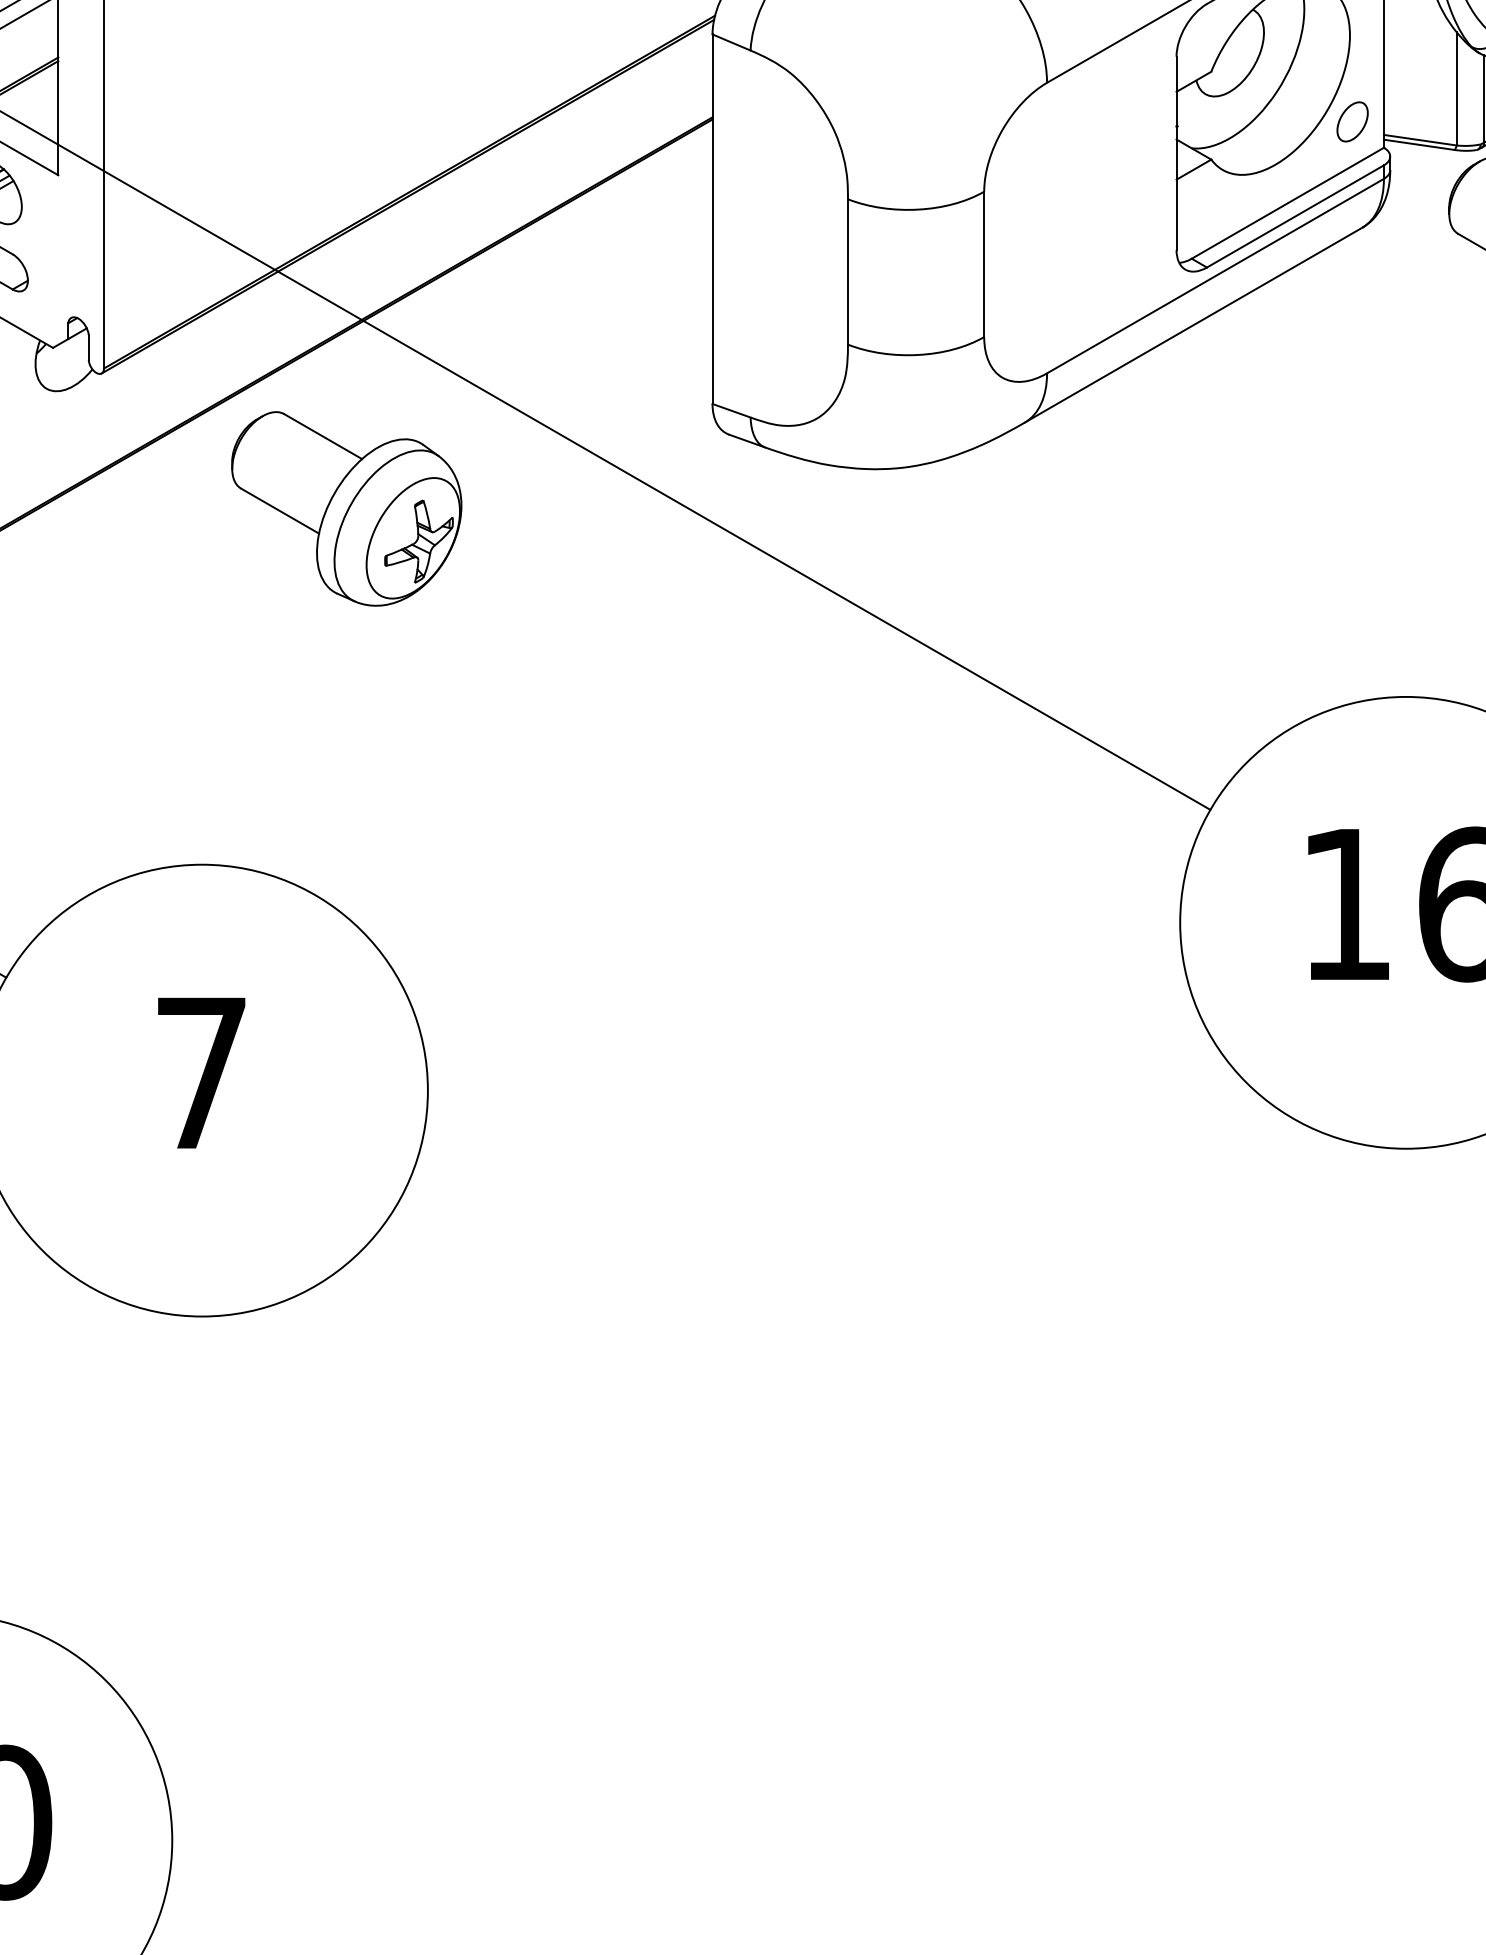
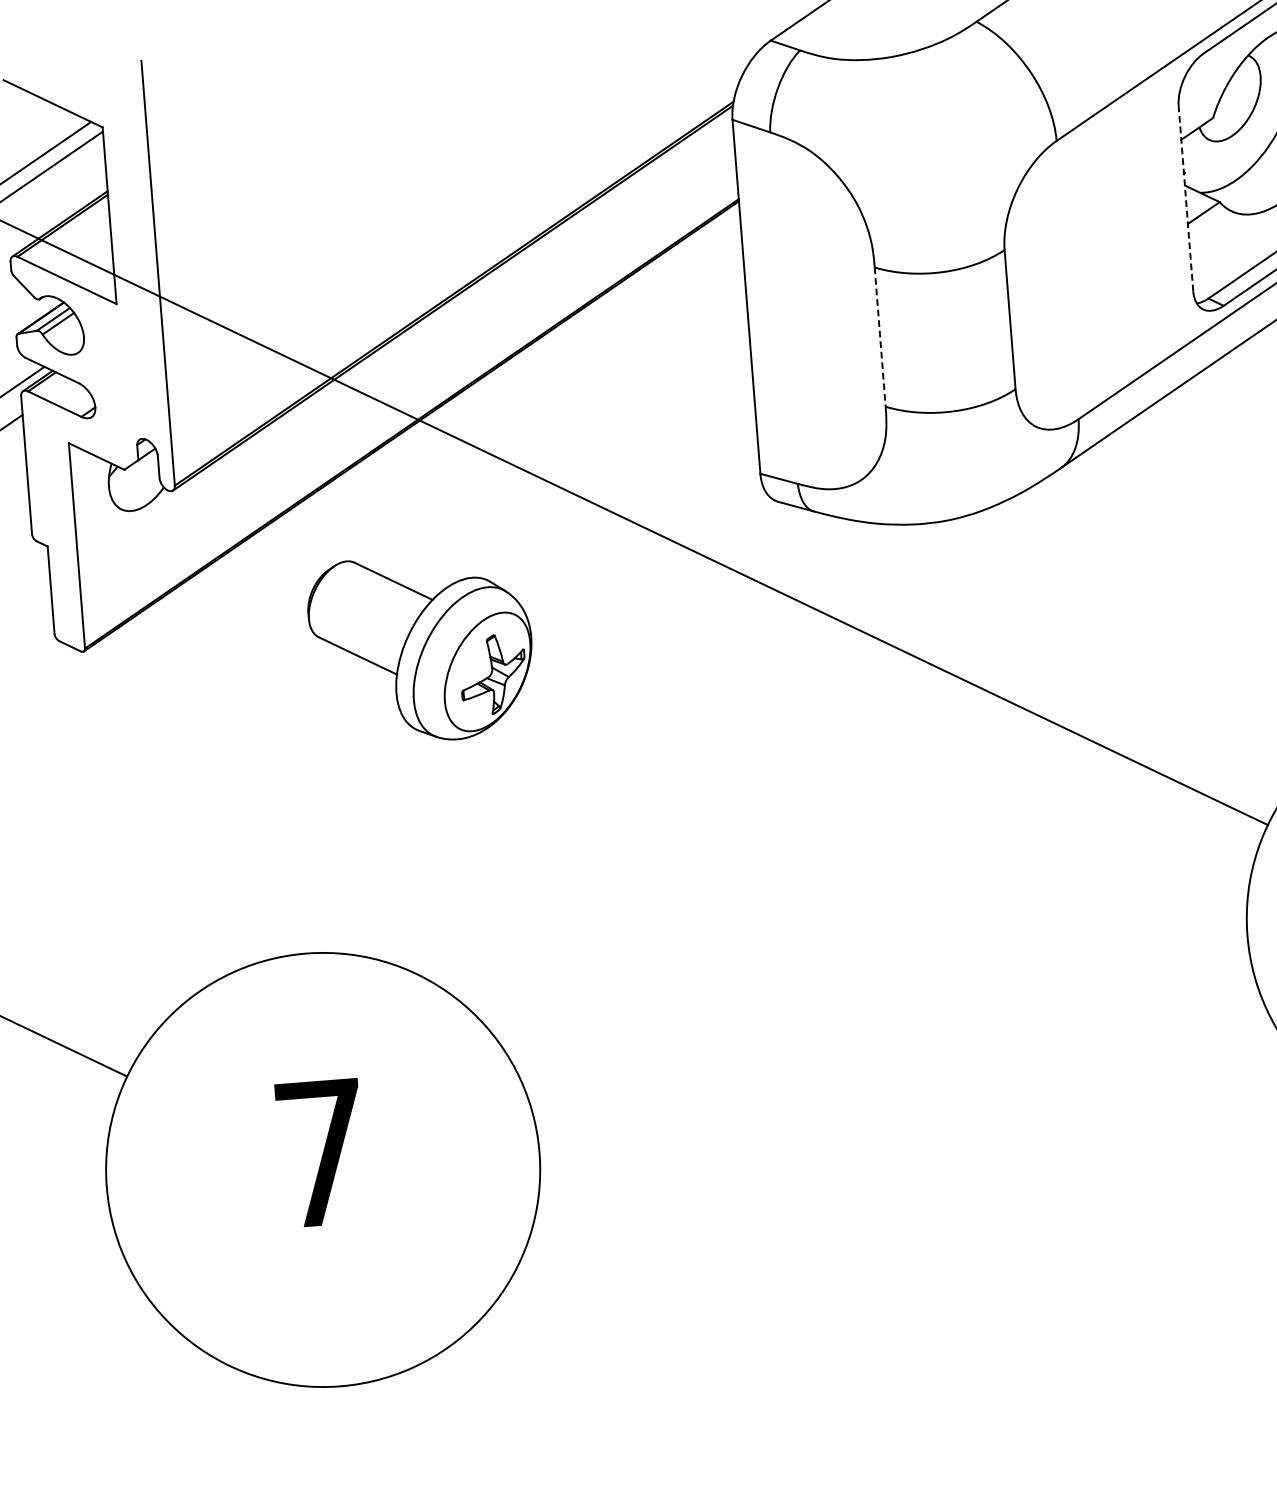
line: (1176, 153) -> (1185, 198), solid -> dashed
line: (847, 271) -> (879, 336), solid -> dashed
part: (346, 508) -> (421, 648), moved

